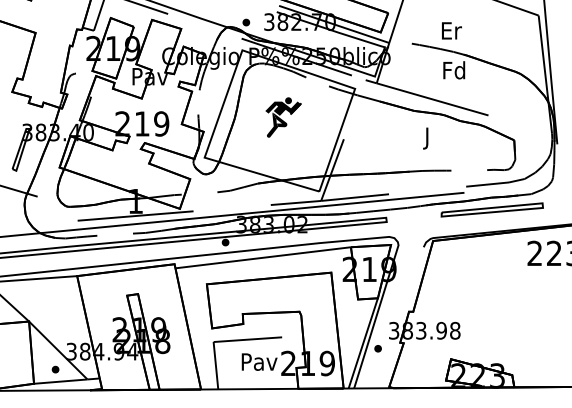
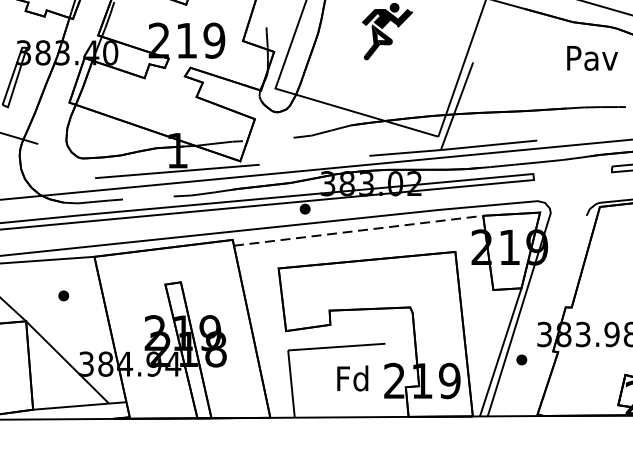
text: (427, 138) -> (591, 61), J -> Pav
line: (263, 257) -> (359, 230), solid -> dashed
text: (259, 361) -> (353, 378), Pav -> Fd
part: (55, 369) -> (63, 295), moved

